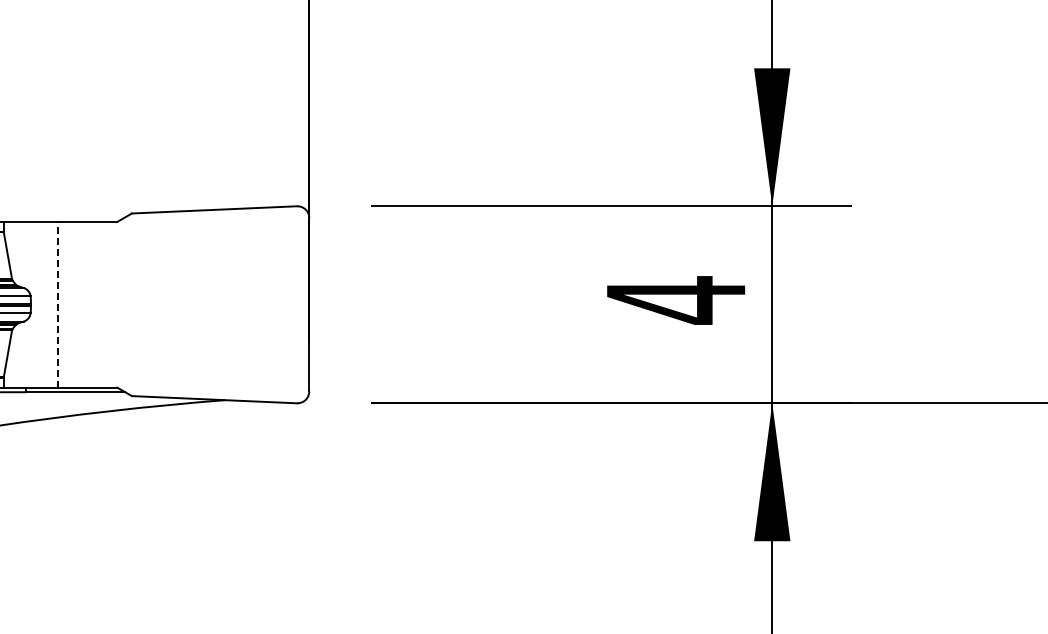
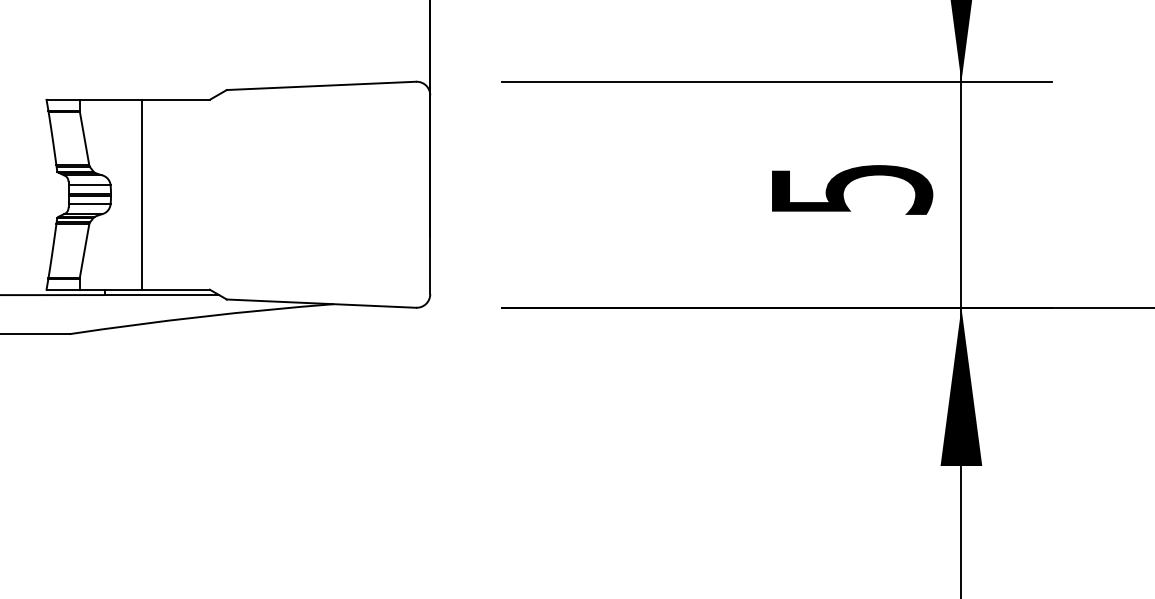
text: (677, 300) -> (852, 189), 4 -> 5
line: (58, 304) -> (142, 194), dashed -> solid

